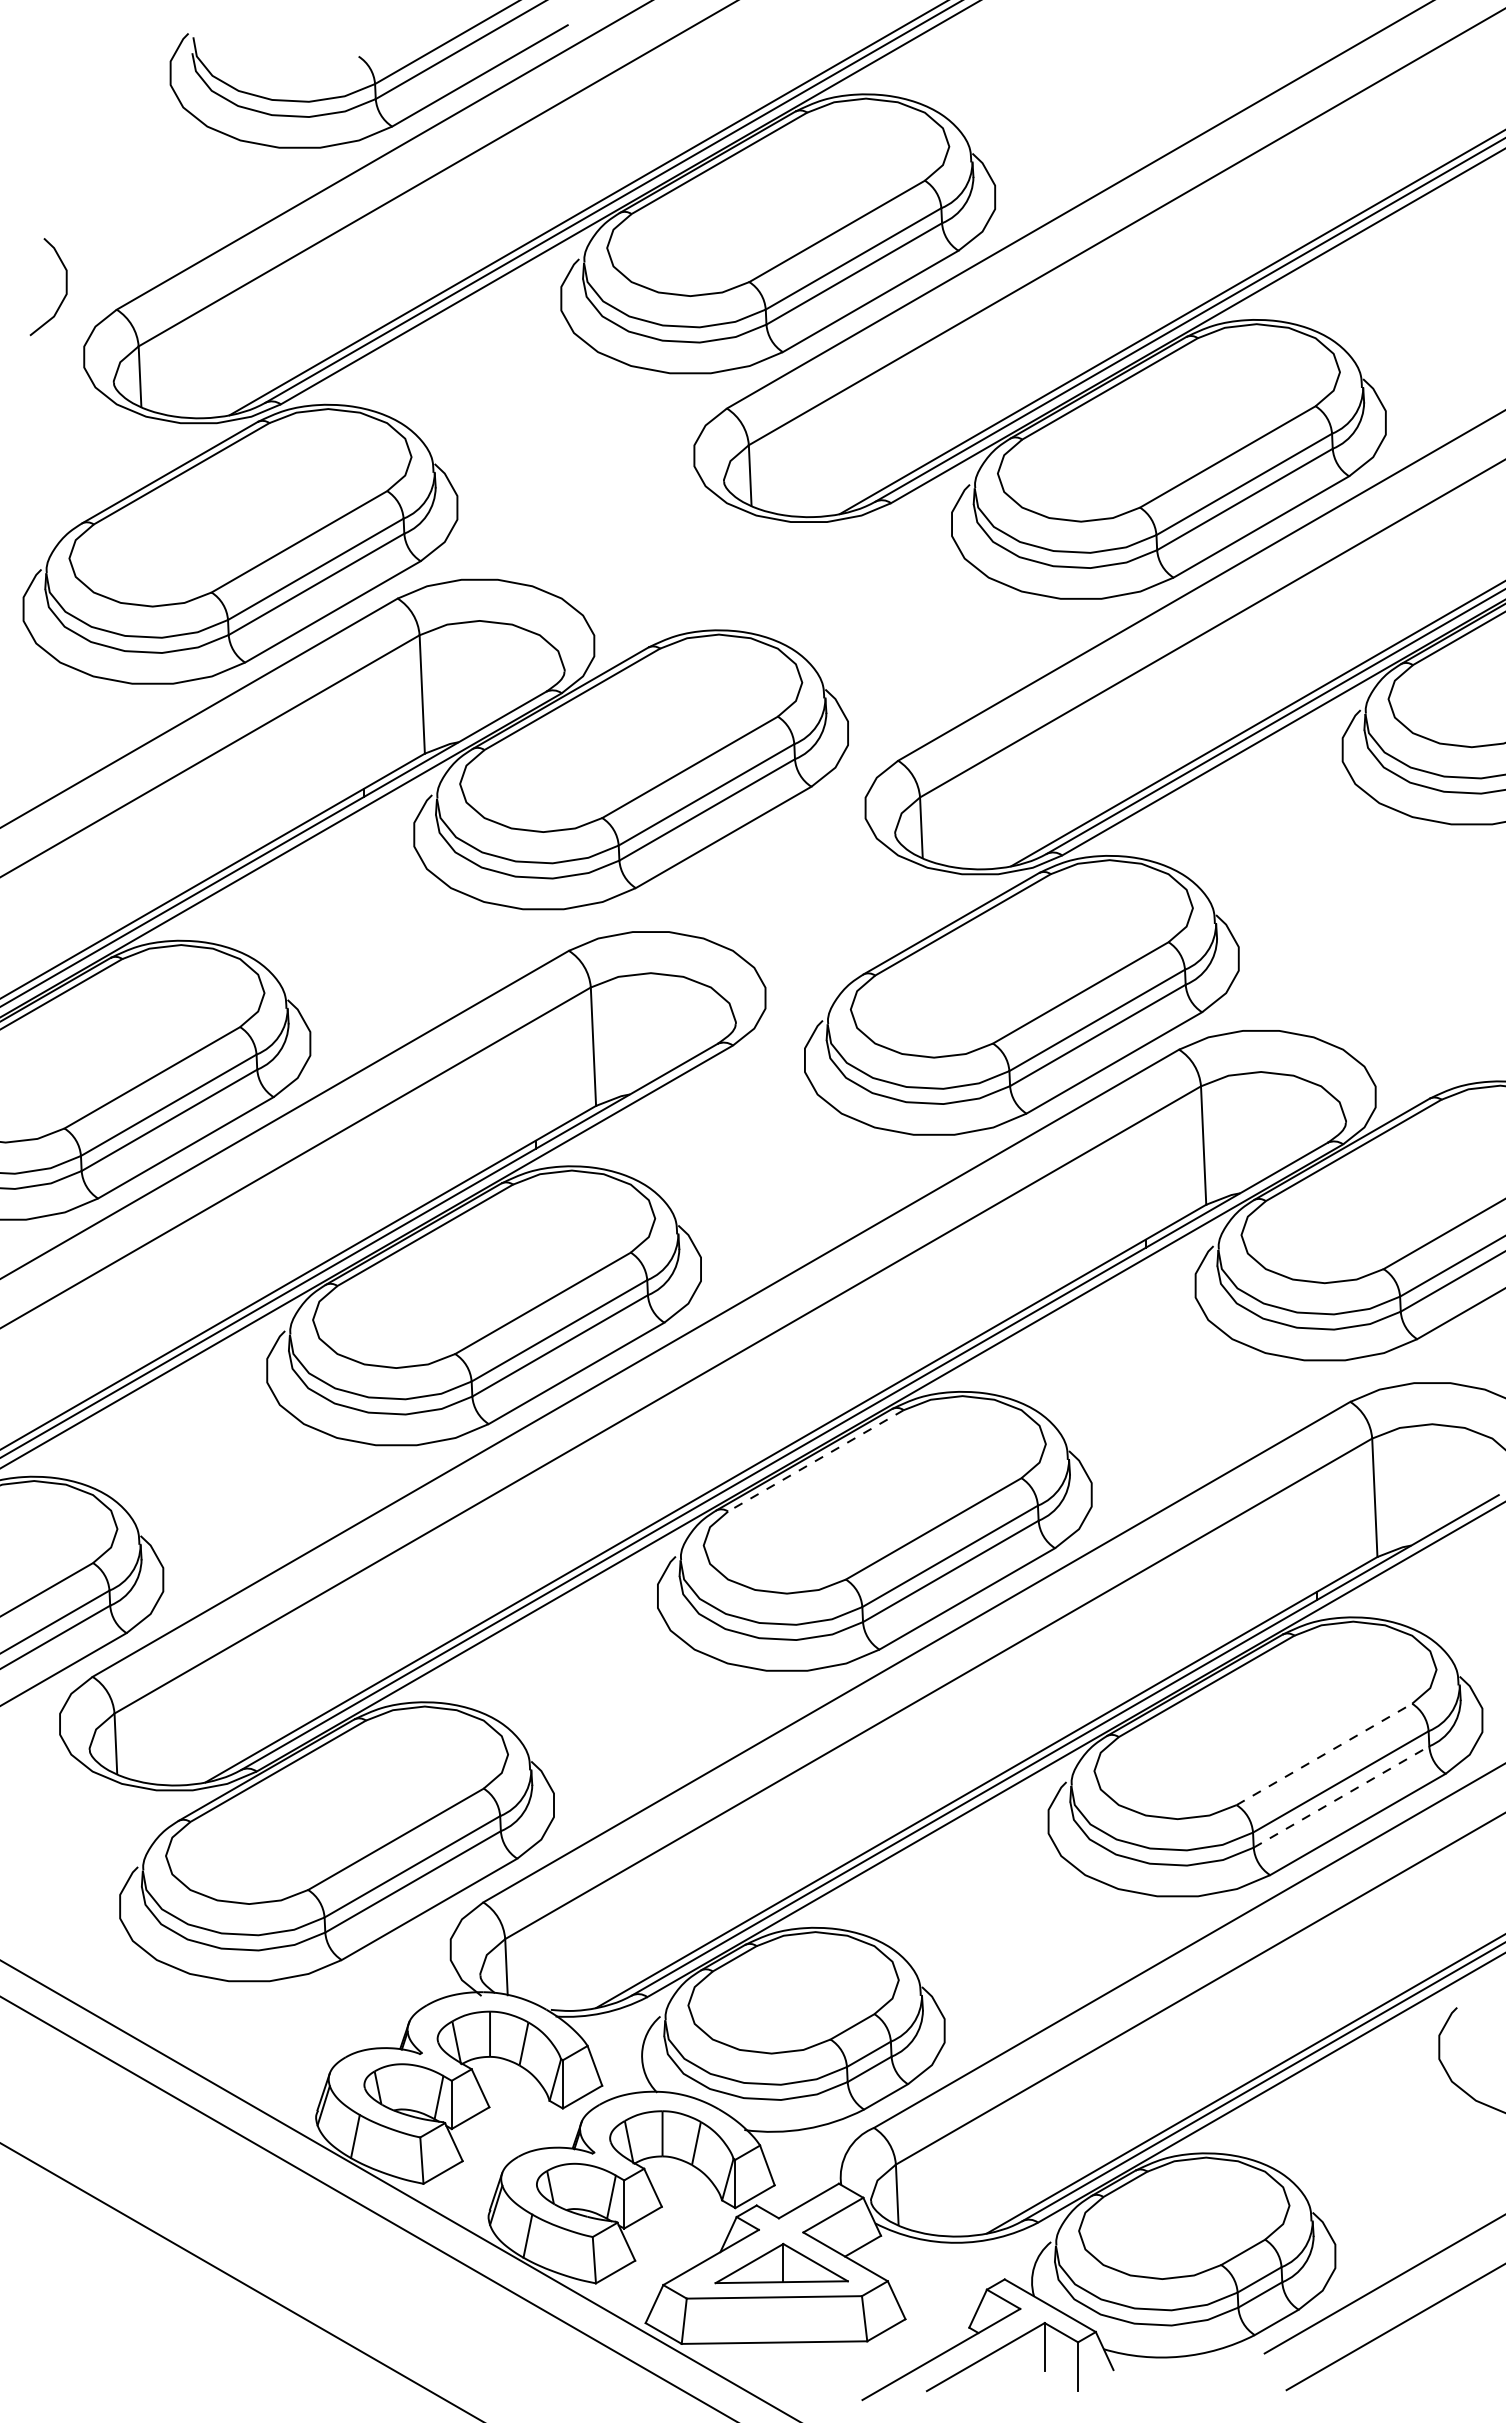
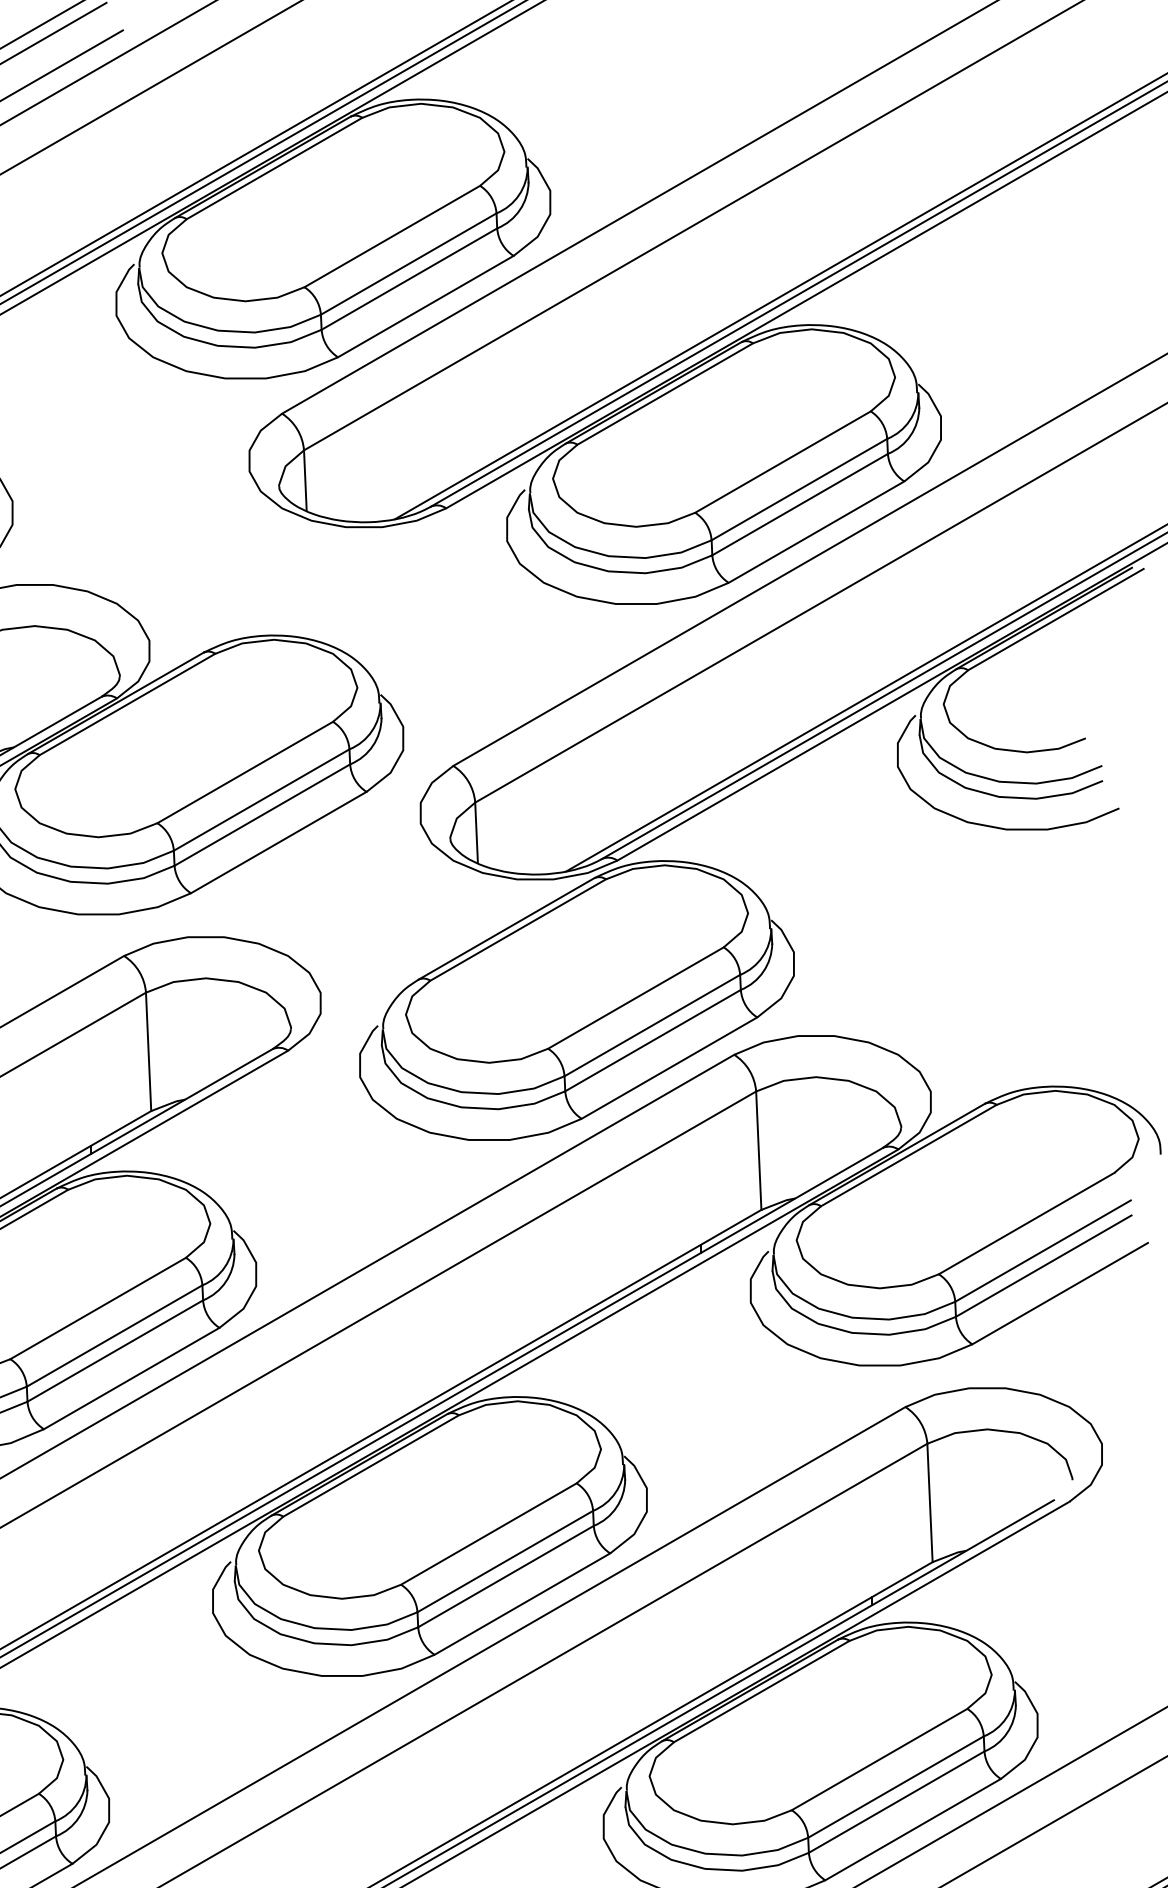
line: (815, 1461) -> (370, 1466), dashed -> solid
line: (1324, 1754) -> (879, 1759), dashed -> solid
line: (1341, 1796) -> (896, 1801), dashed -> solid

